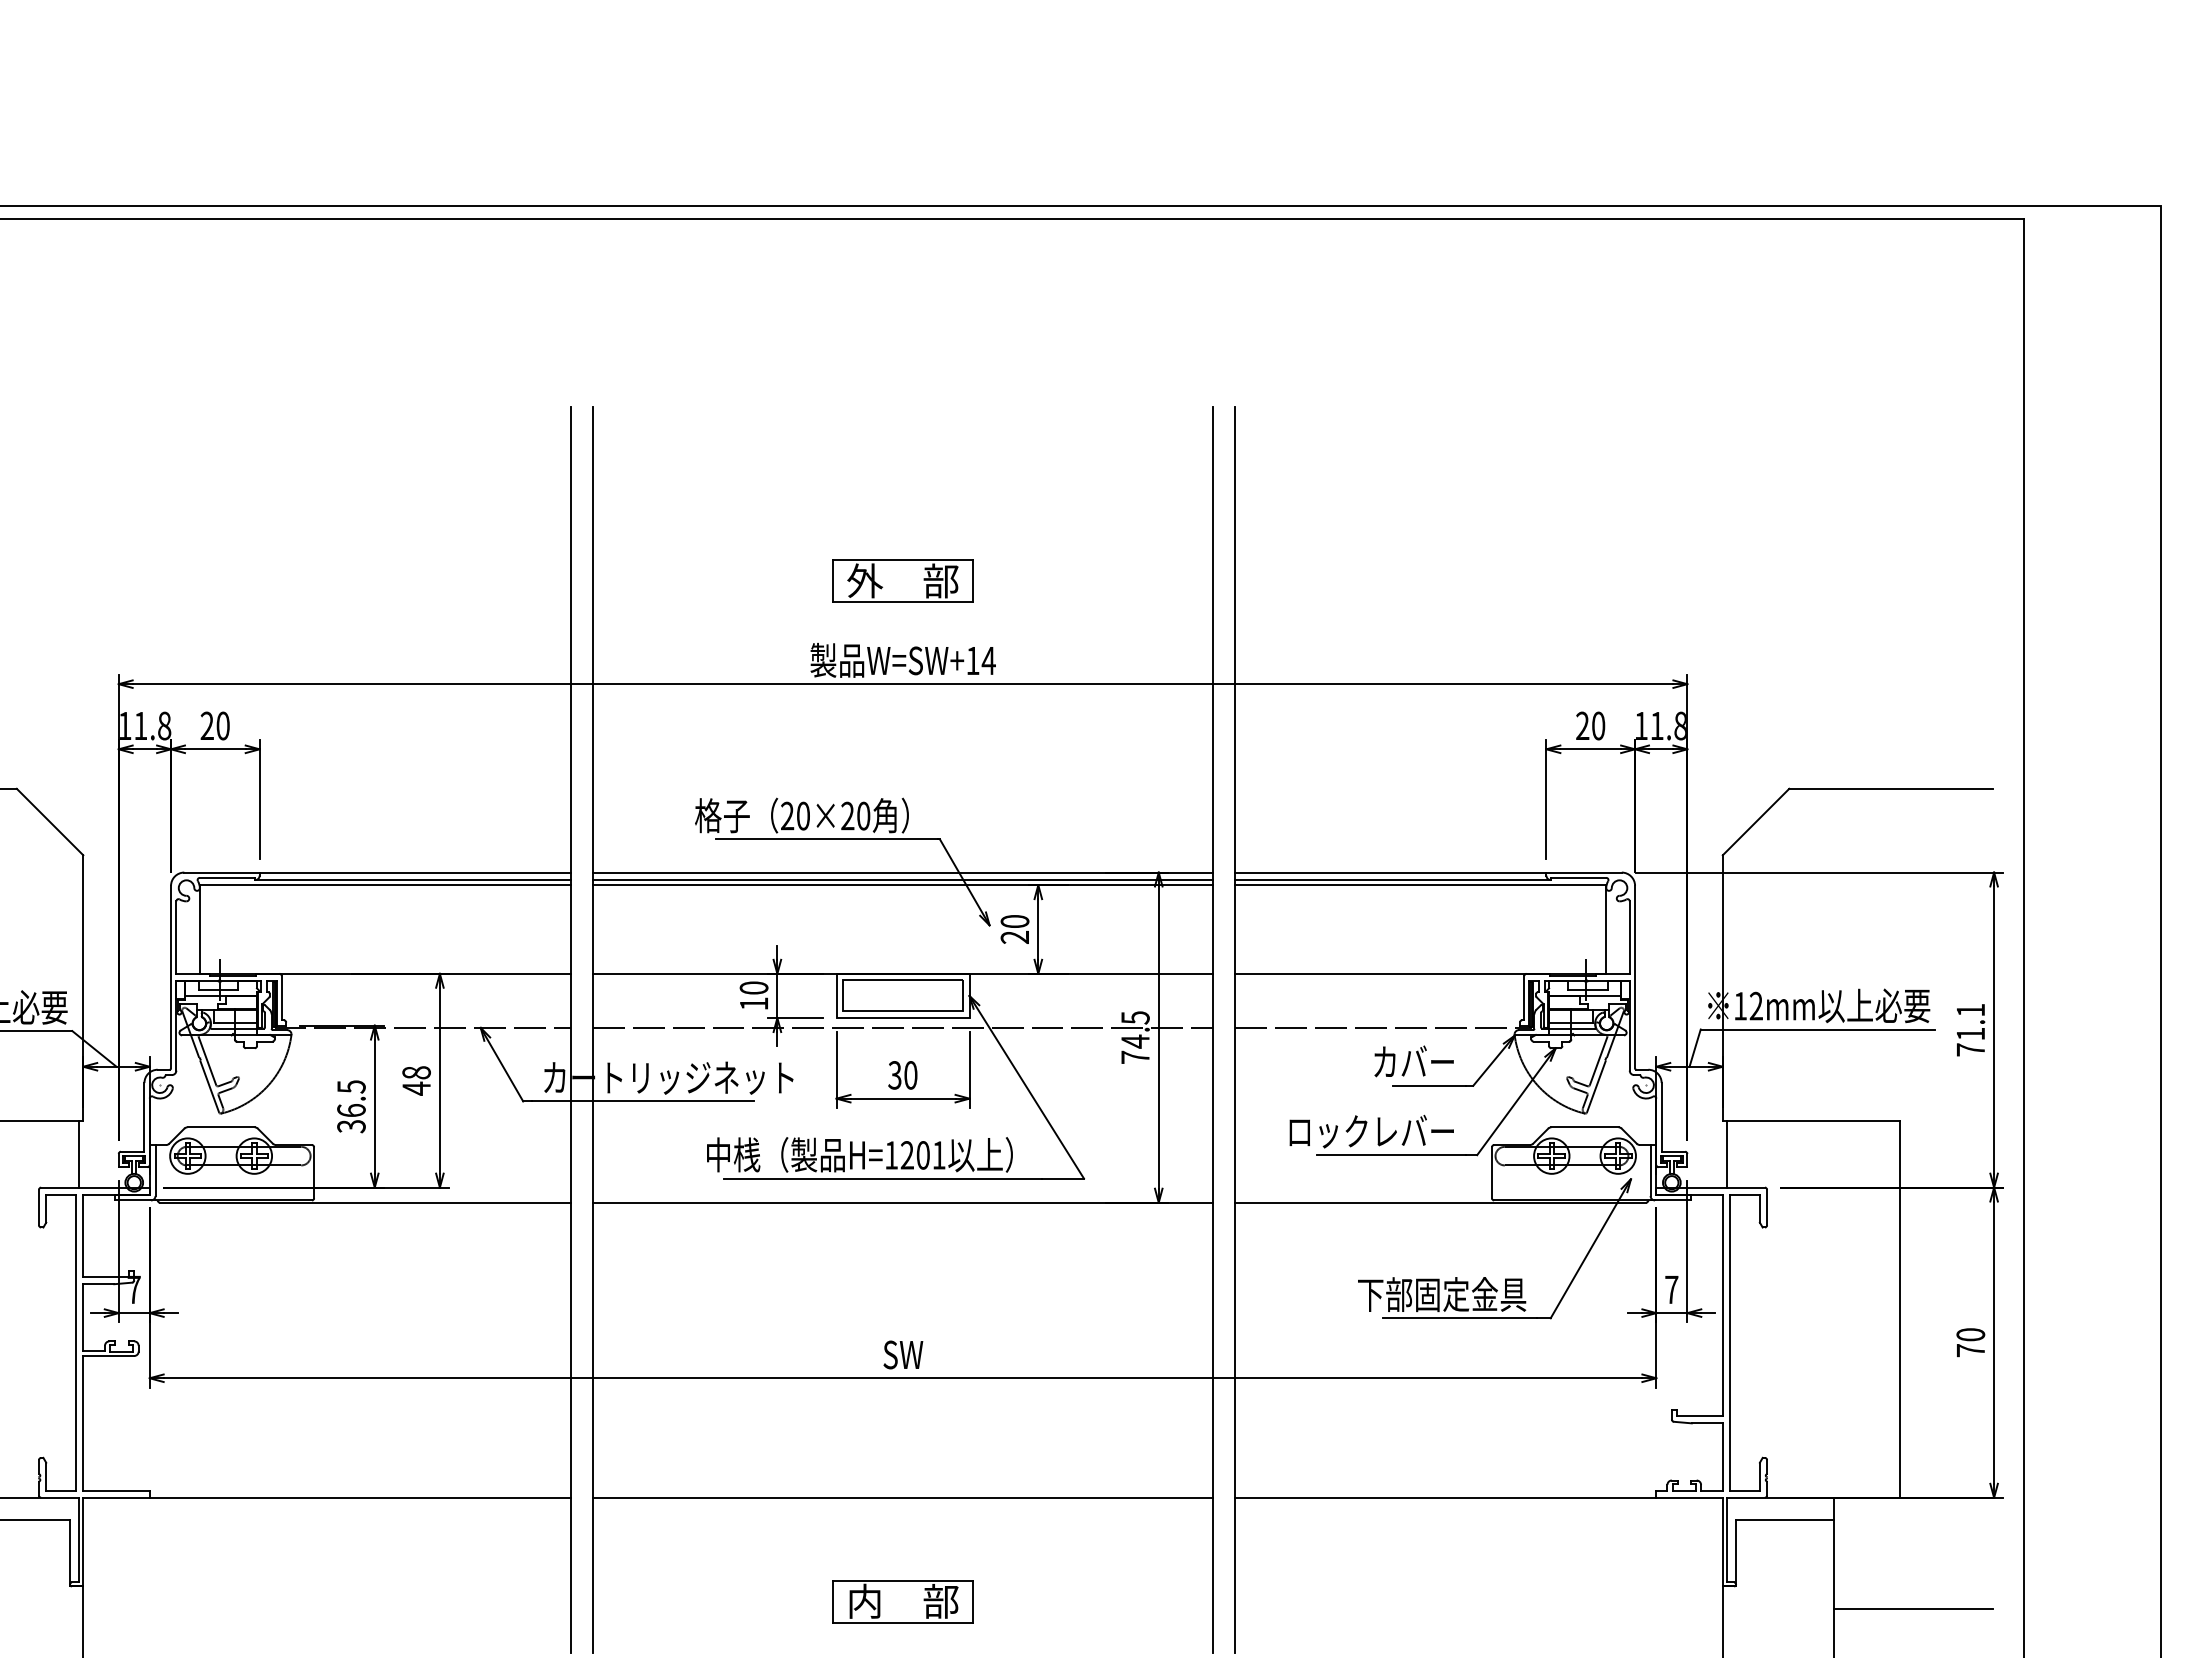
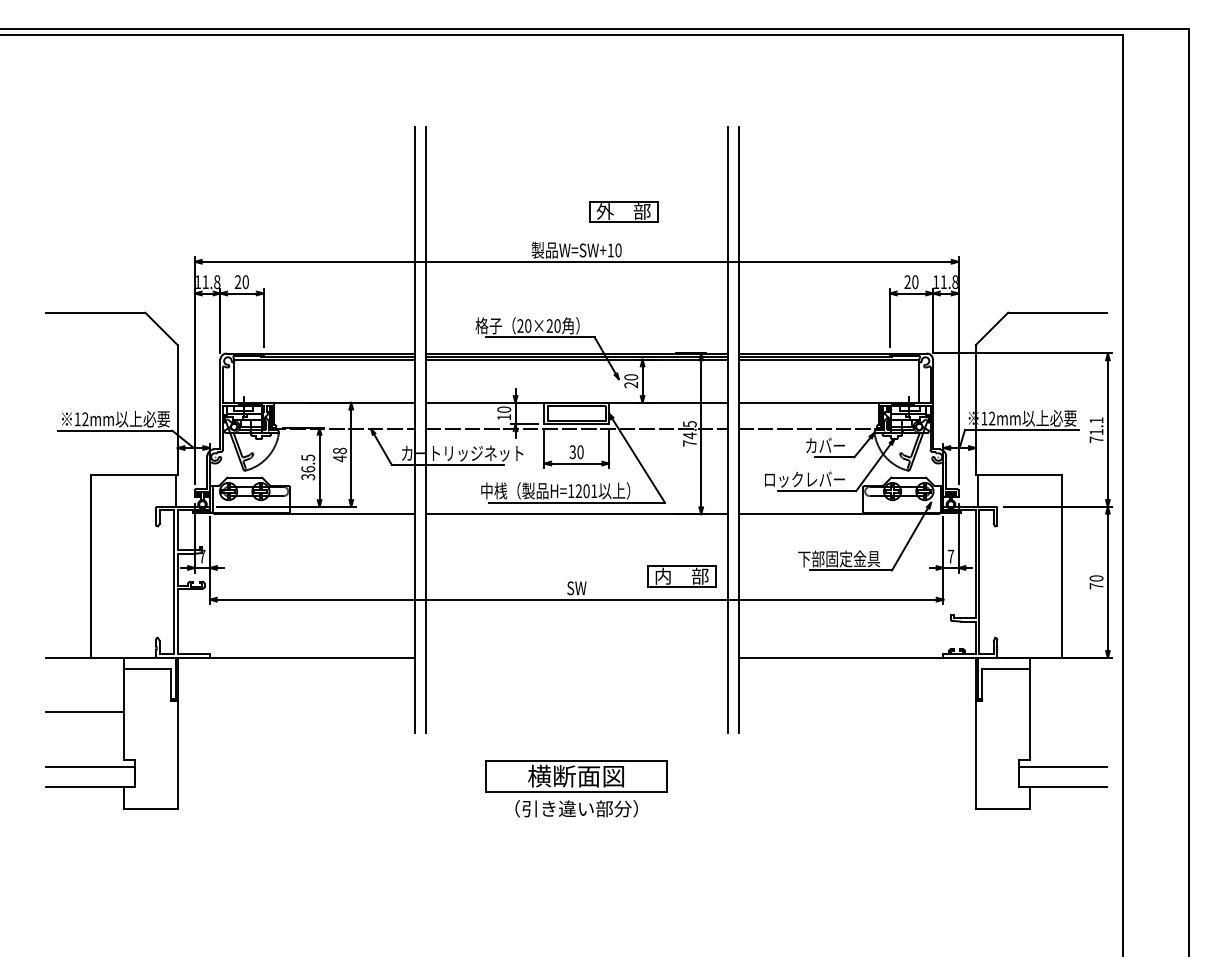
part: (902, 580) -> (623, 211), moved
text: (988, 660) -> (618, 250), W=SW+14 -> W=SW+10
line: (902, 1497) -> (576, 657), removed
part: (902, 1601) -> (681, 576), moved
line: (1913, 1607) -> (1068, 711), removed

